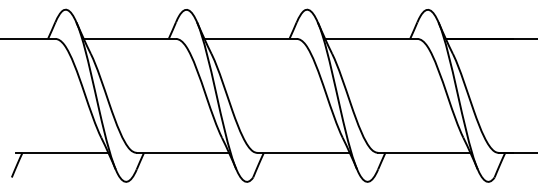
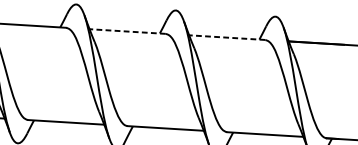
line: (250, 38) -> (127, 31), solid -> dashed
line: (370, 38) -> (226, 37), solid -> dashed

